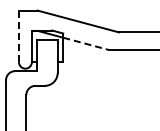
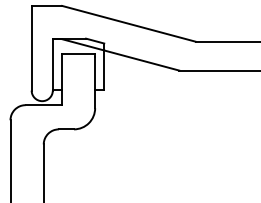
line: (18, 36) -> (30, 48), dashed -> solid
line: (86, 43) -> (142, 59), dashed -> solid

